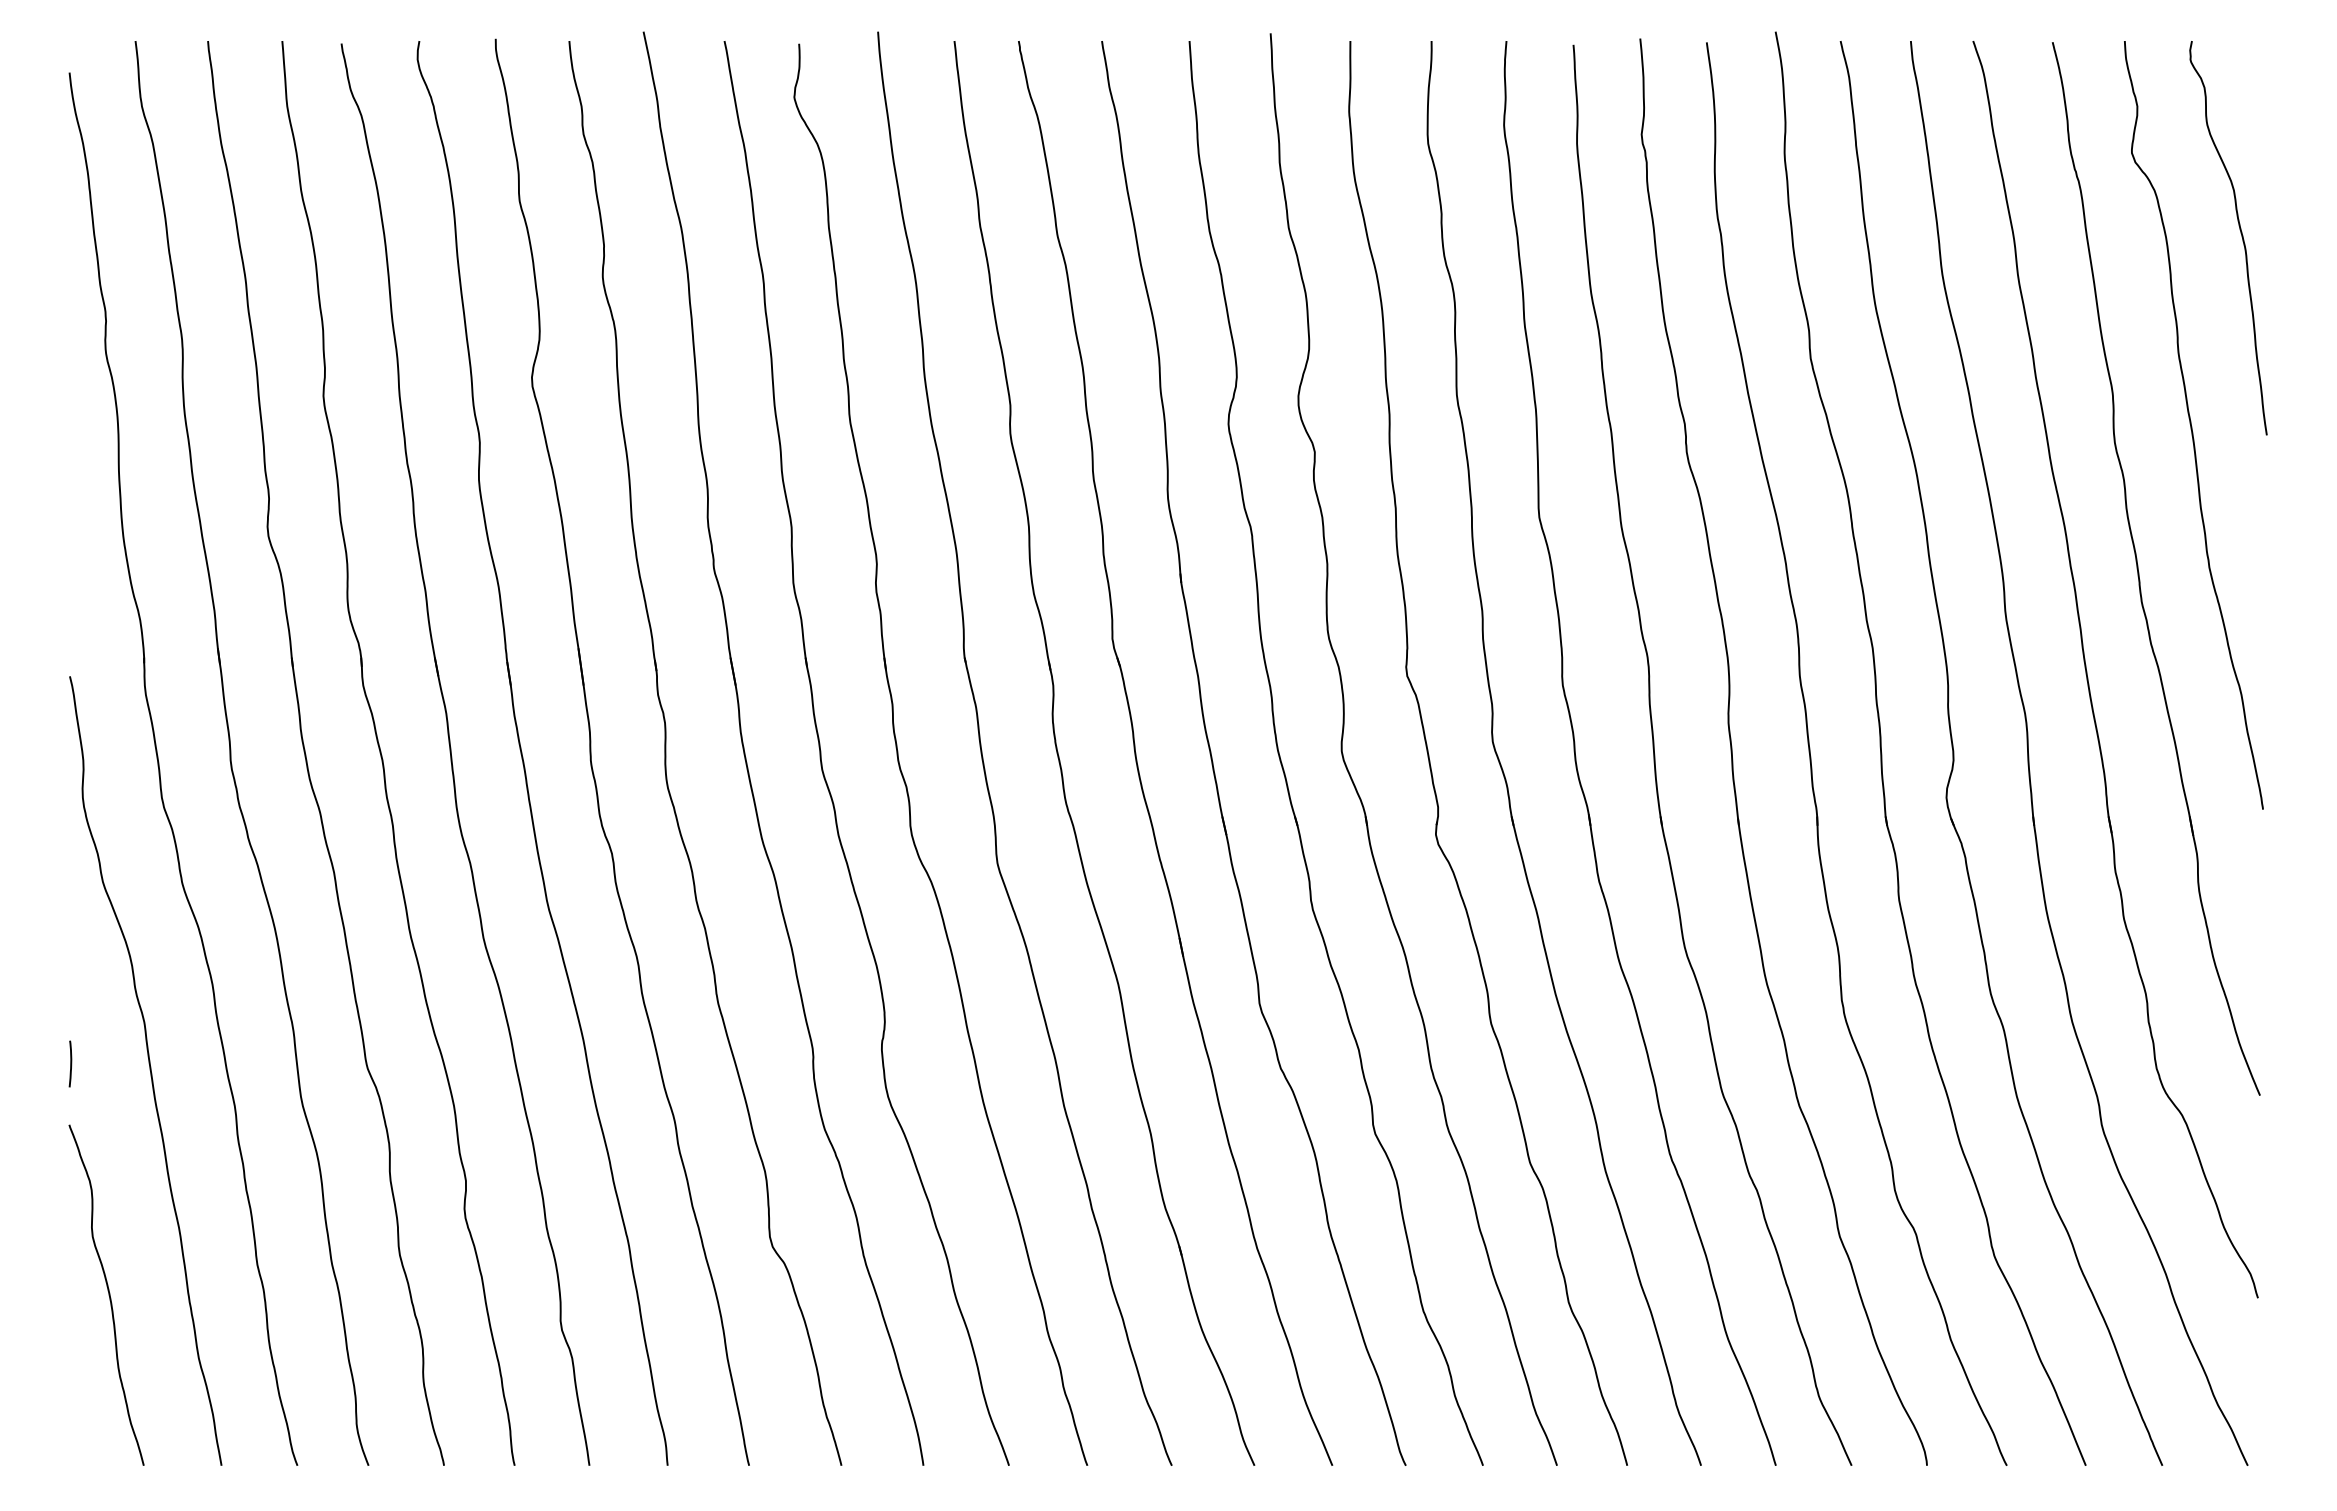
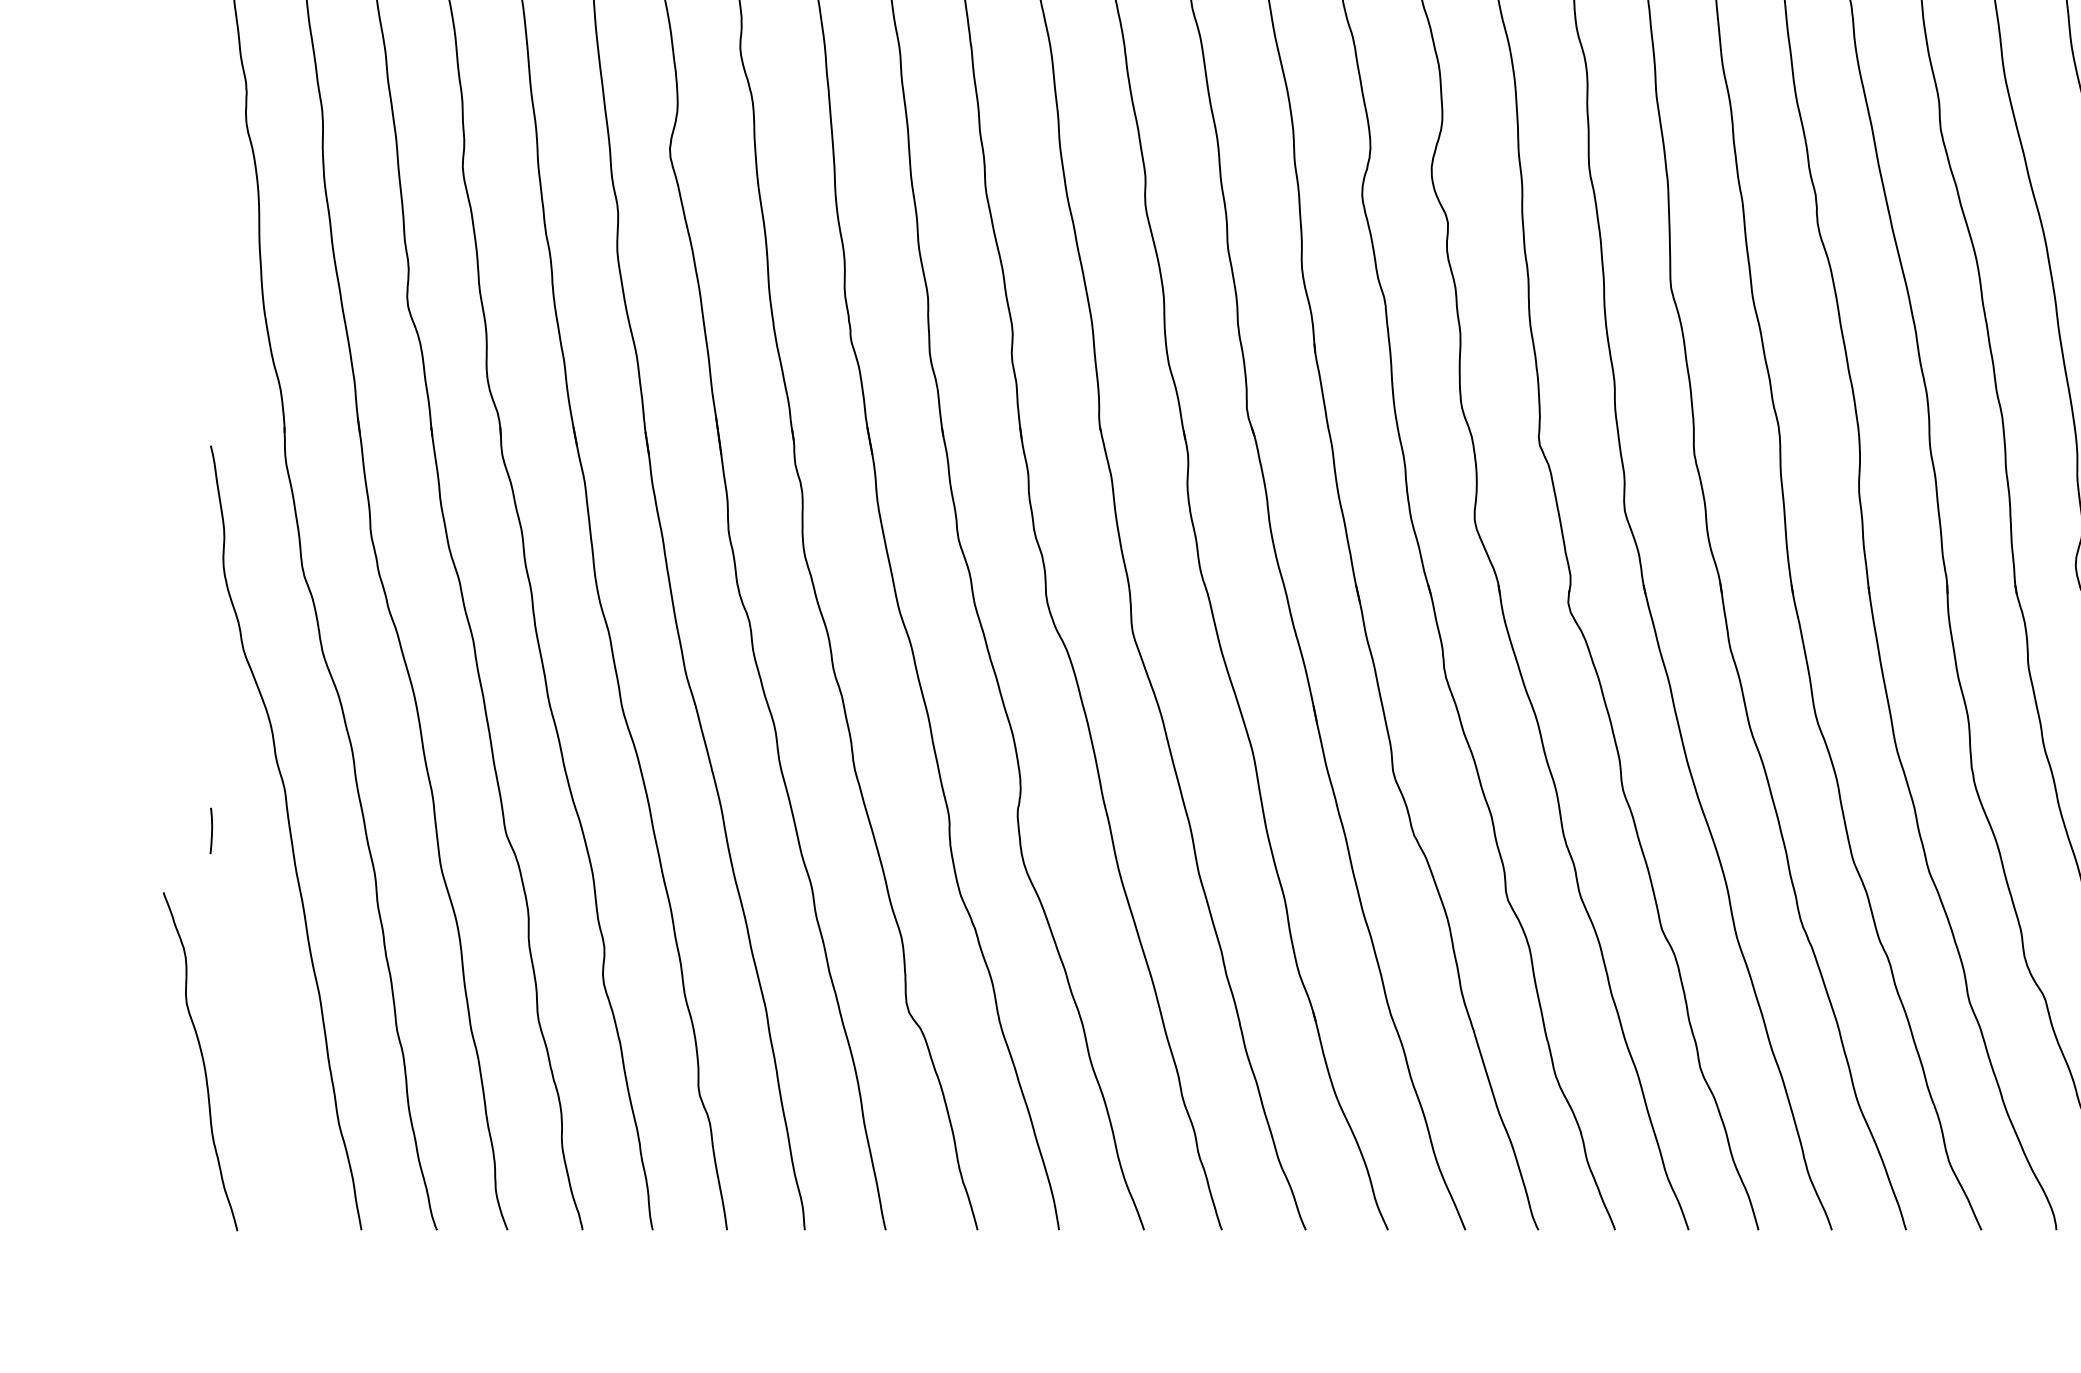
curve: (108, 1294) -> (202, 1061), moved

